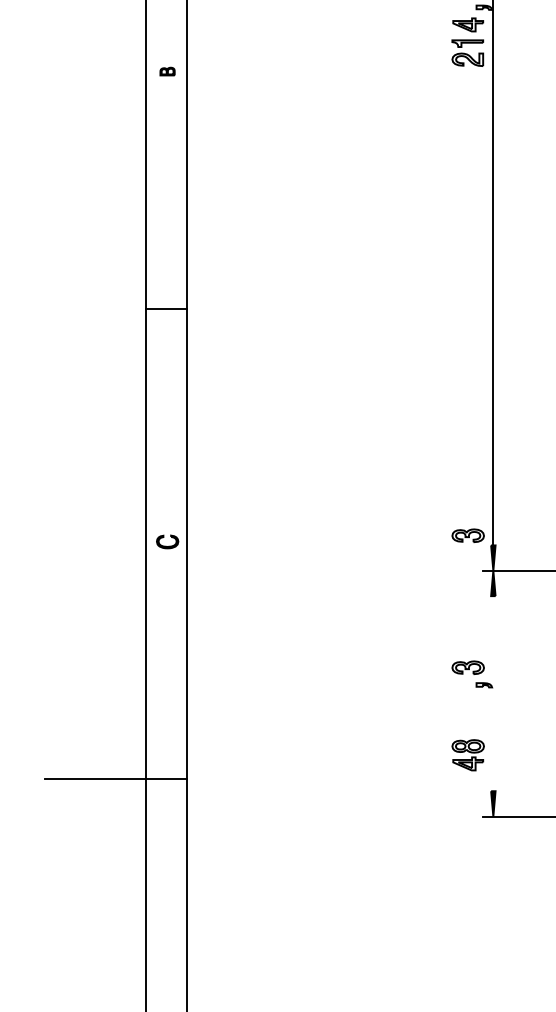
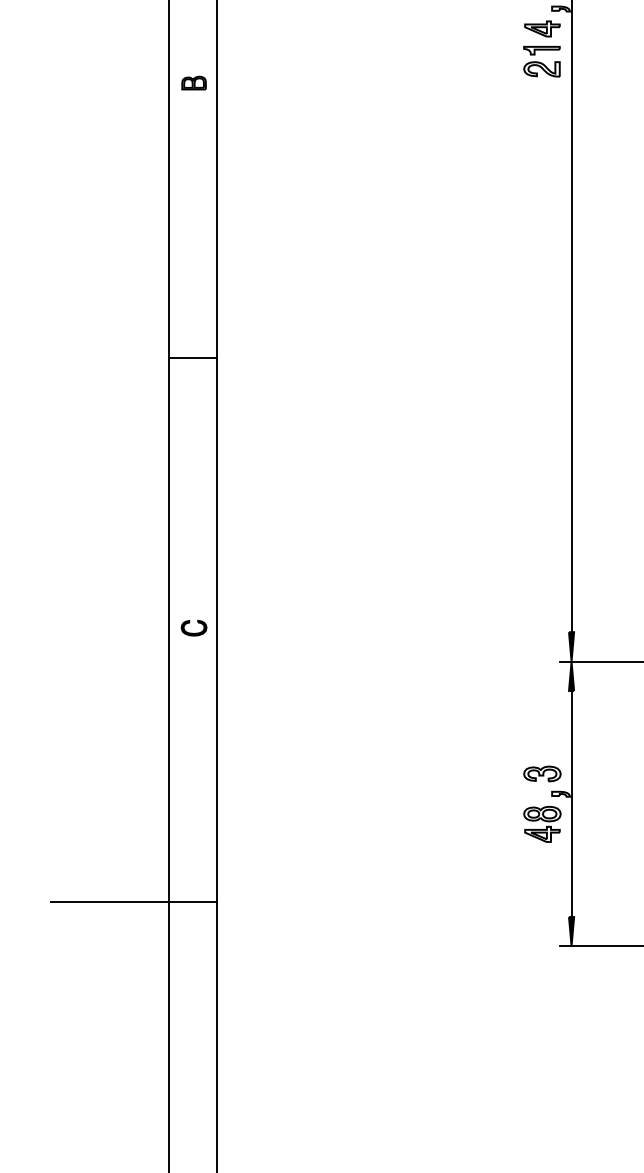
part: (167, 71) -> (193, 82), size x1.43
part: (467, 535) -> (541, 620), removed
line: (493, 693) -> (571, 803), added
part: (467, 755) -> (541, 824), moved

